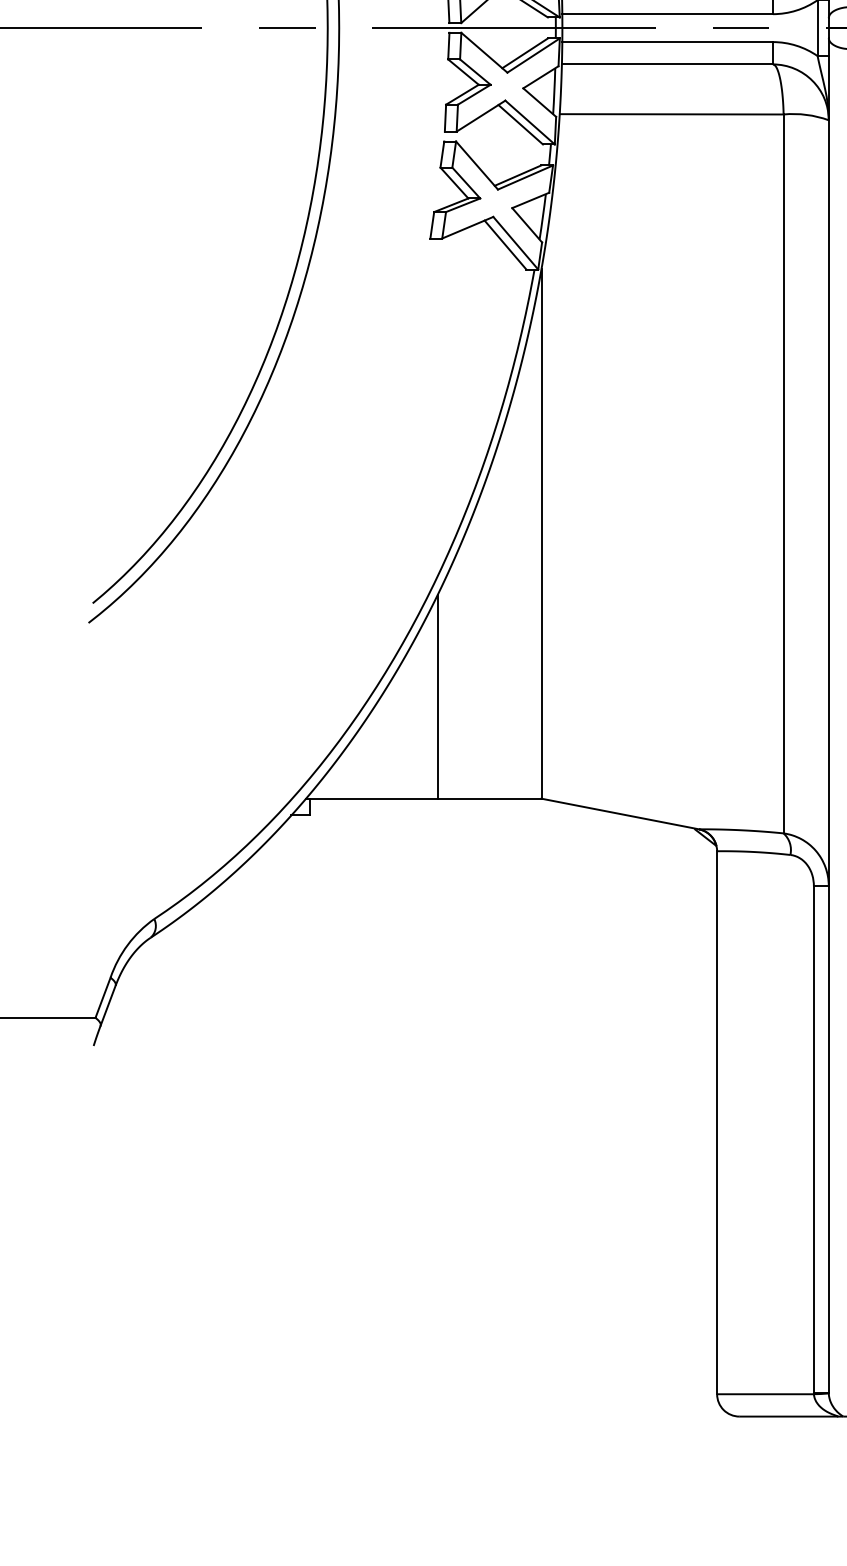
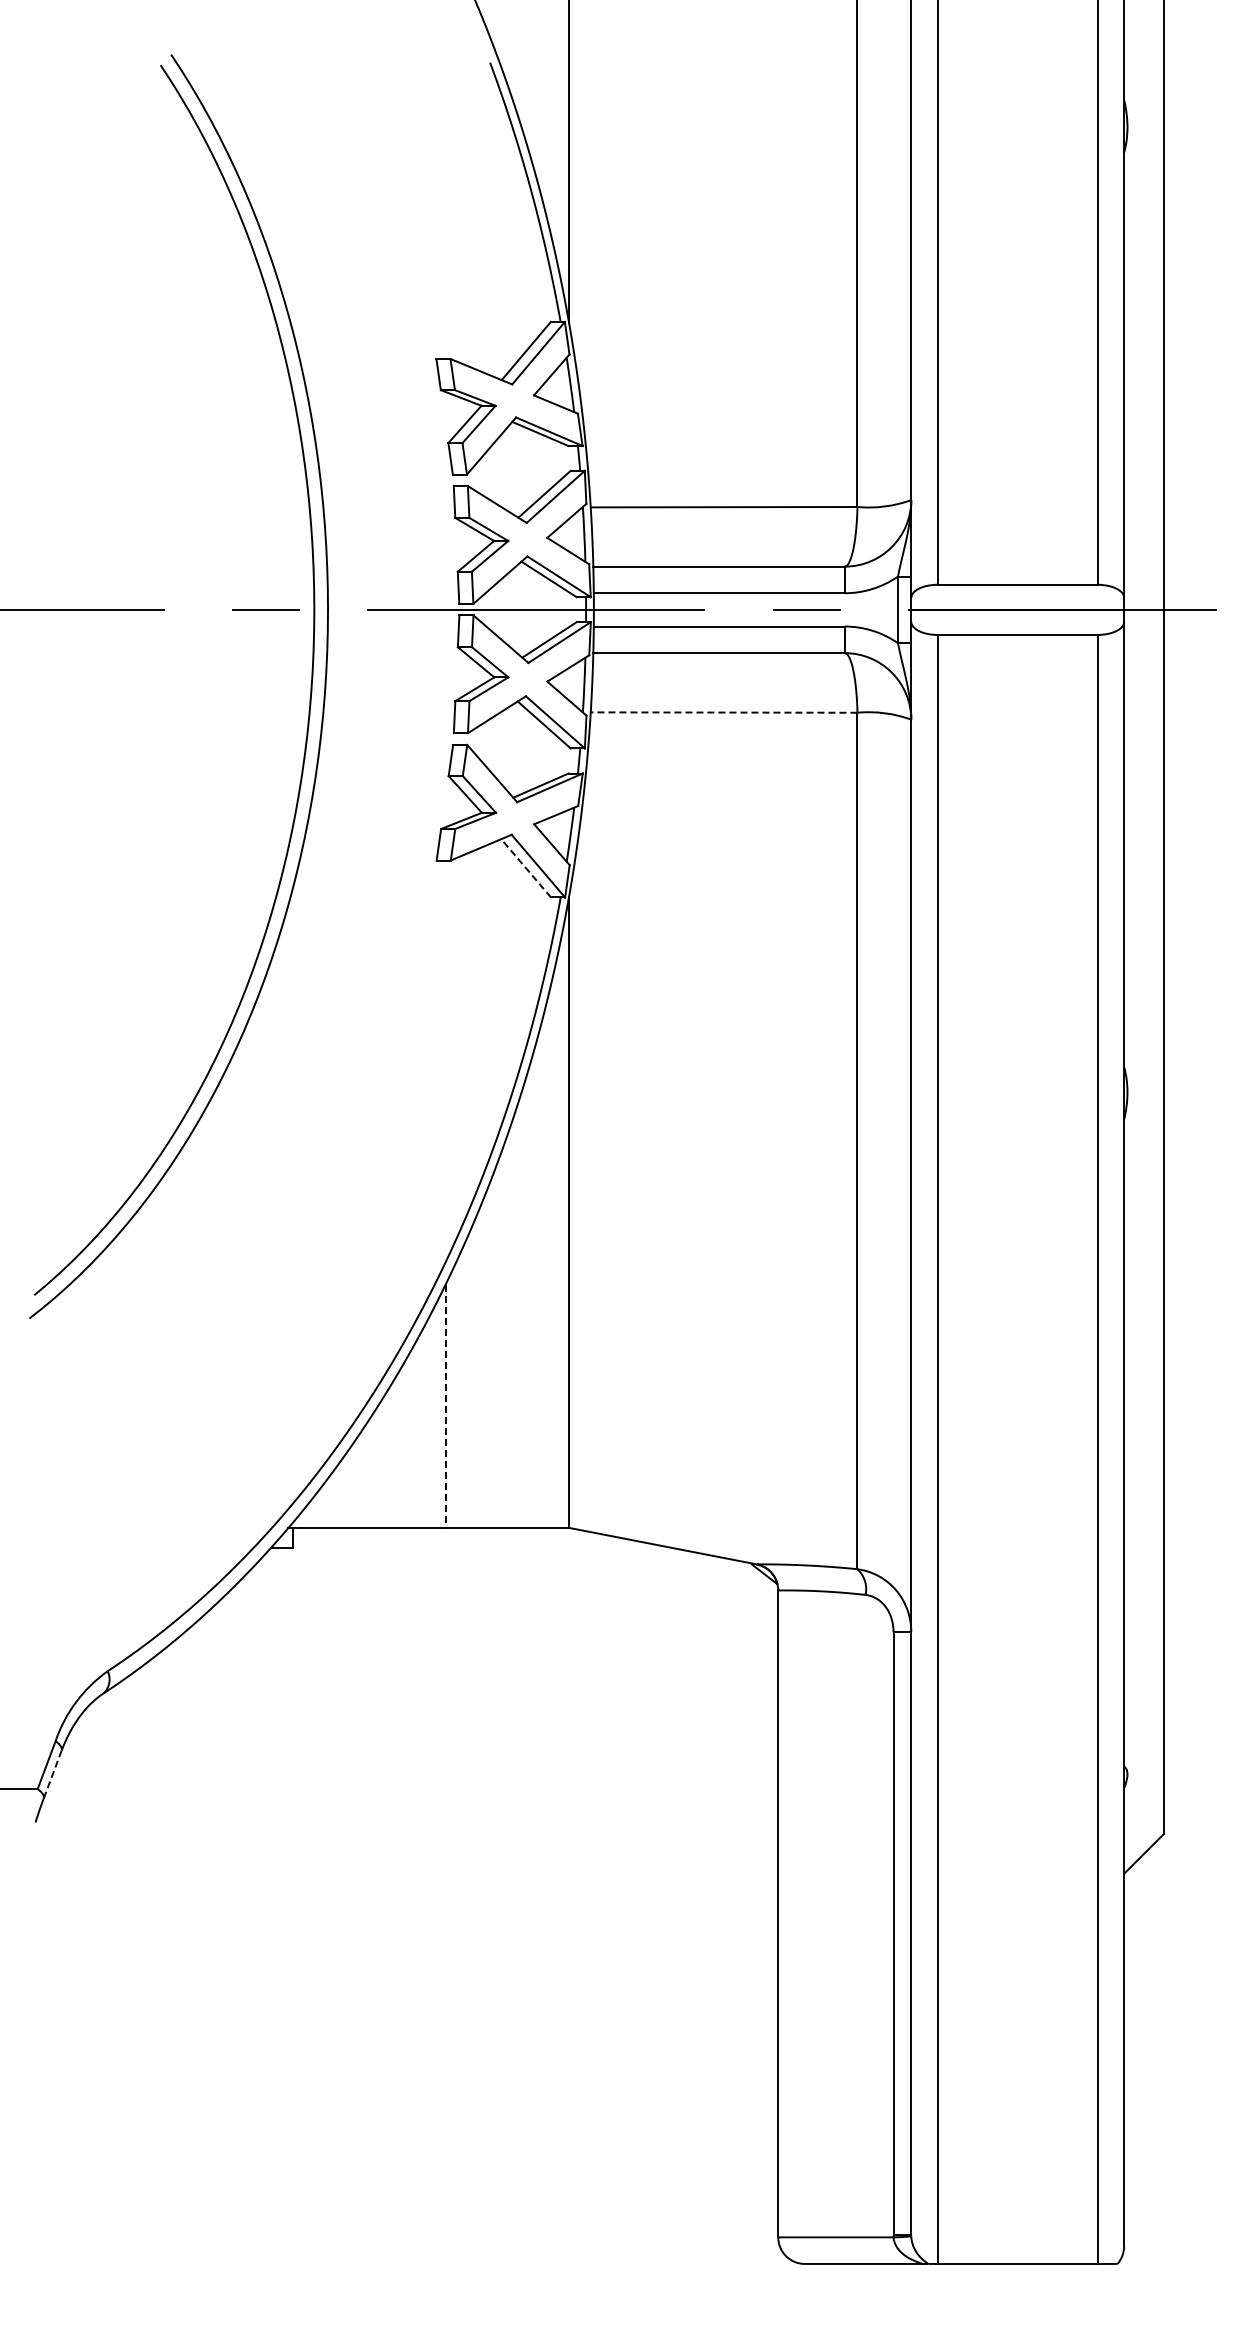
line: (671, 114) -> (723, 712), solid -> dashed
line: (504, 244) -> (525, 867), solid -> dashed
line: (437, 696) -> (445, 1406), solid -> dashed
line: (107, 1005) -> (52, 1774), solid -> dashed

